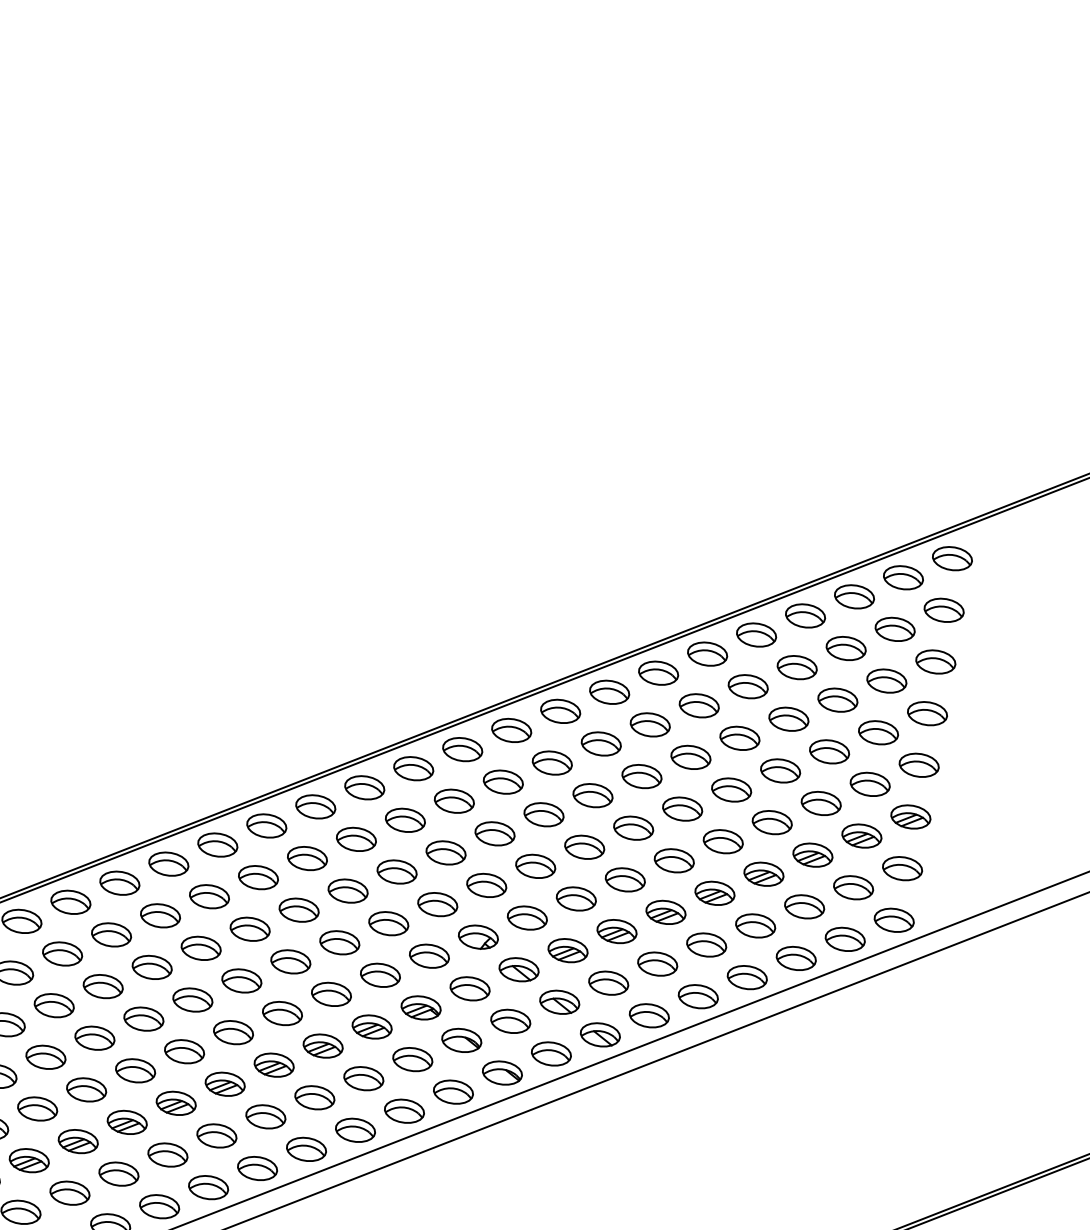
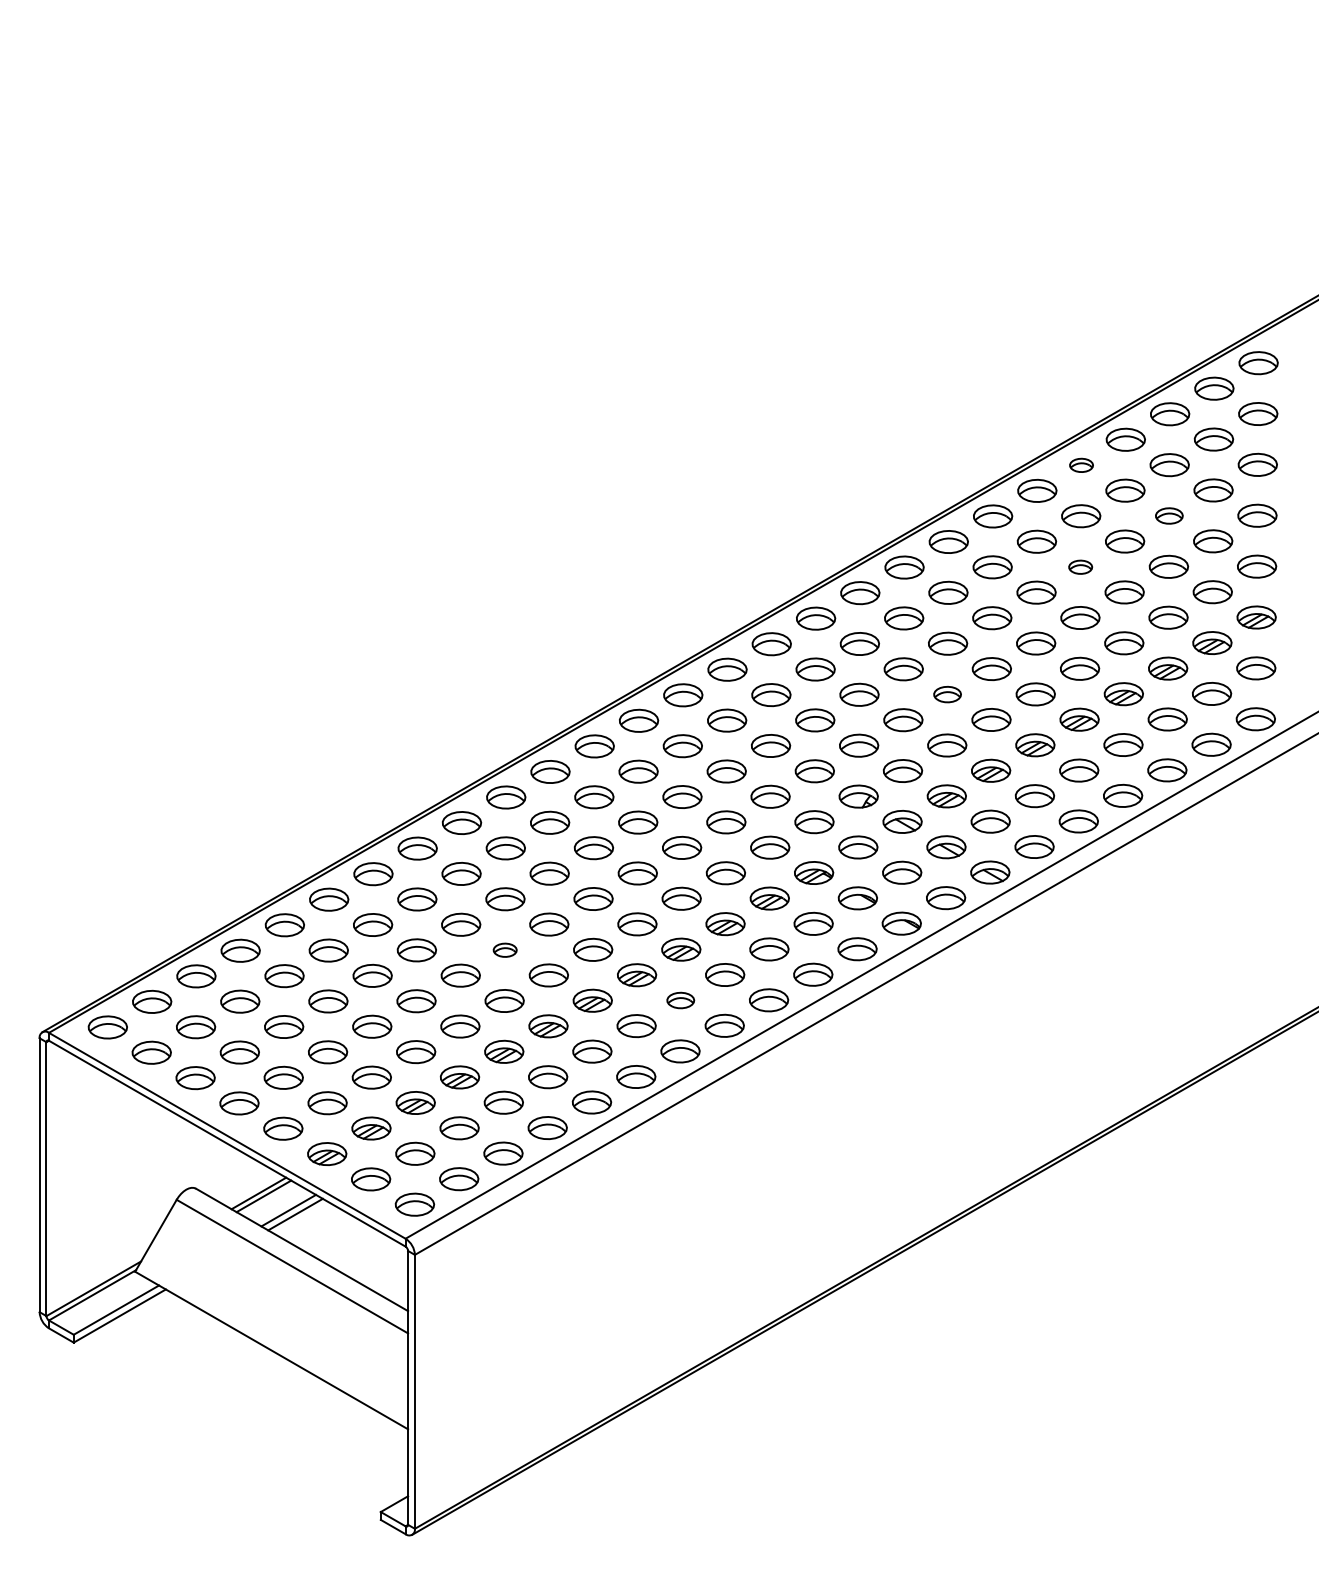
part: (756, 635) -> (1081, 465), size x0.6
part: (838, 699) -> (1169, 515), size x0.7
part: (739, 738) -> (1080, 567), size x0.6
part: (584, 847) -> (947, 694), size x0.7
part: (95, 1038) -> (505, 950), size x0.6
part: (265, 1116) -> (680, 1000), size x0.7

